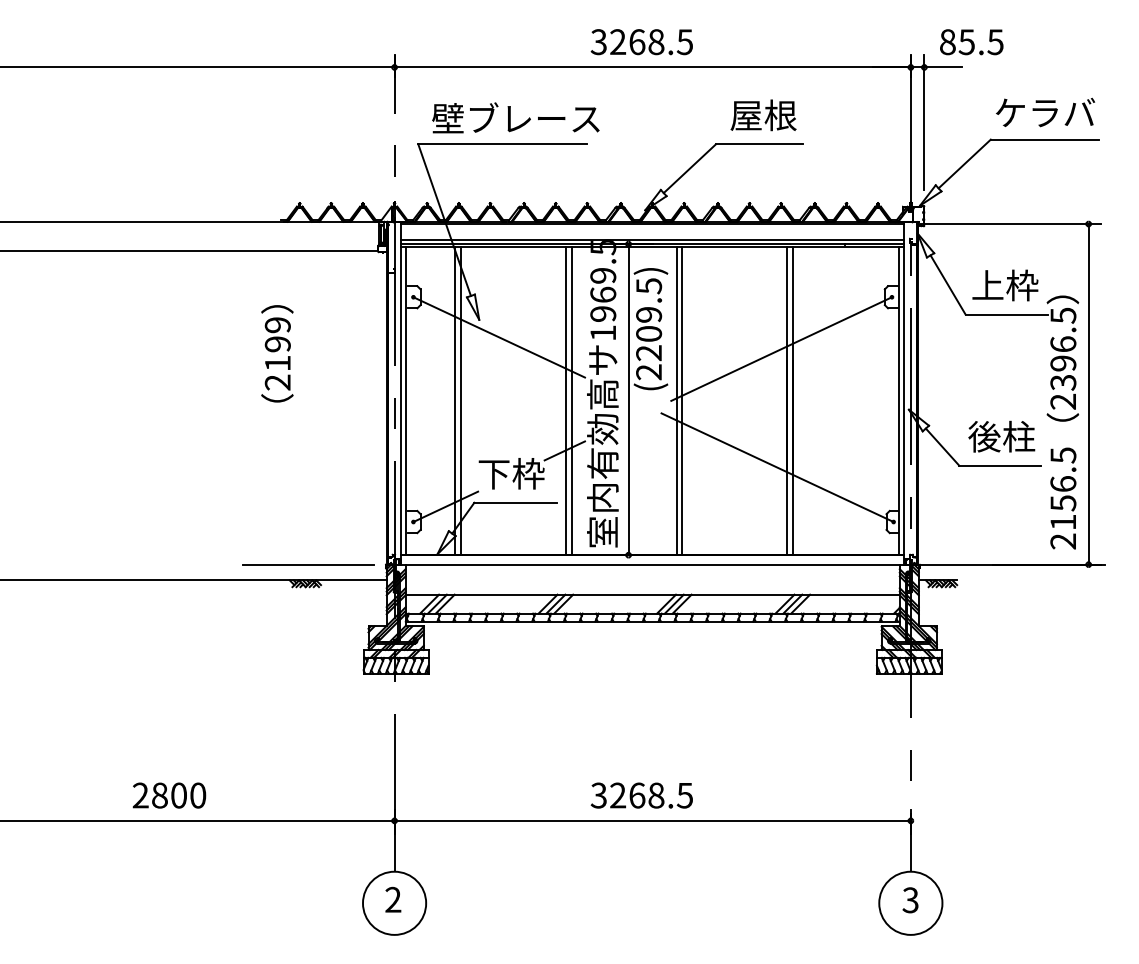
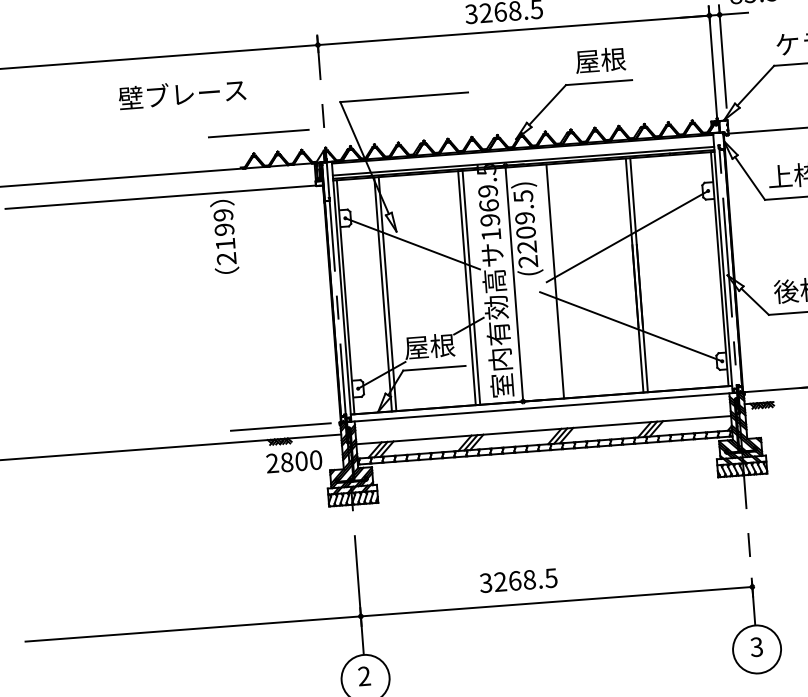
text: (515, 117) -> (181, 93), moved
line: (308, 177) -> (258, 133), added
text: (277, 353) -> (224, 236), moved
line: (676, 400) -> (550, 281), removed
text: (511, 473) -> (429, 346), 下枠 -> 屋根
text: (169, 795) -> (294, 461), moved
text: (641, 795) -> (518, 580), moved

